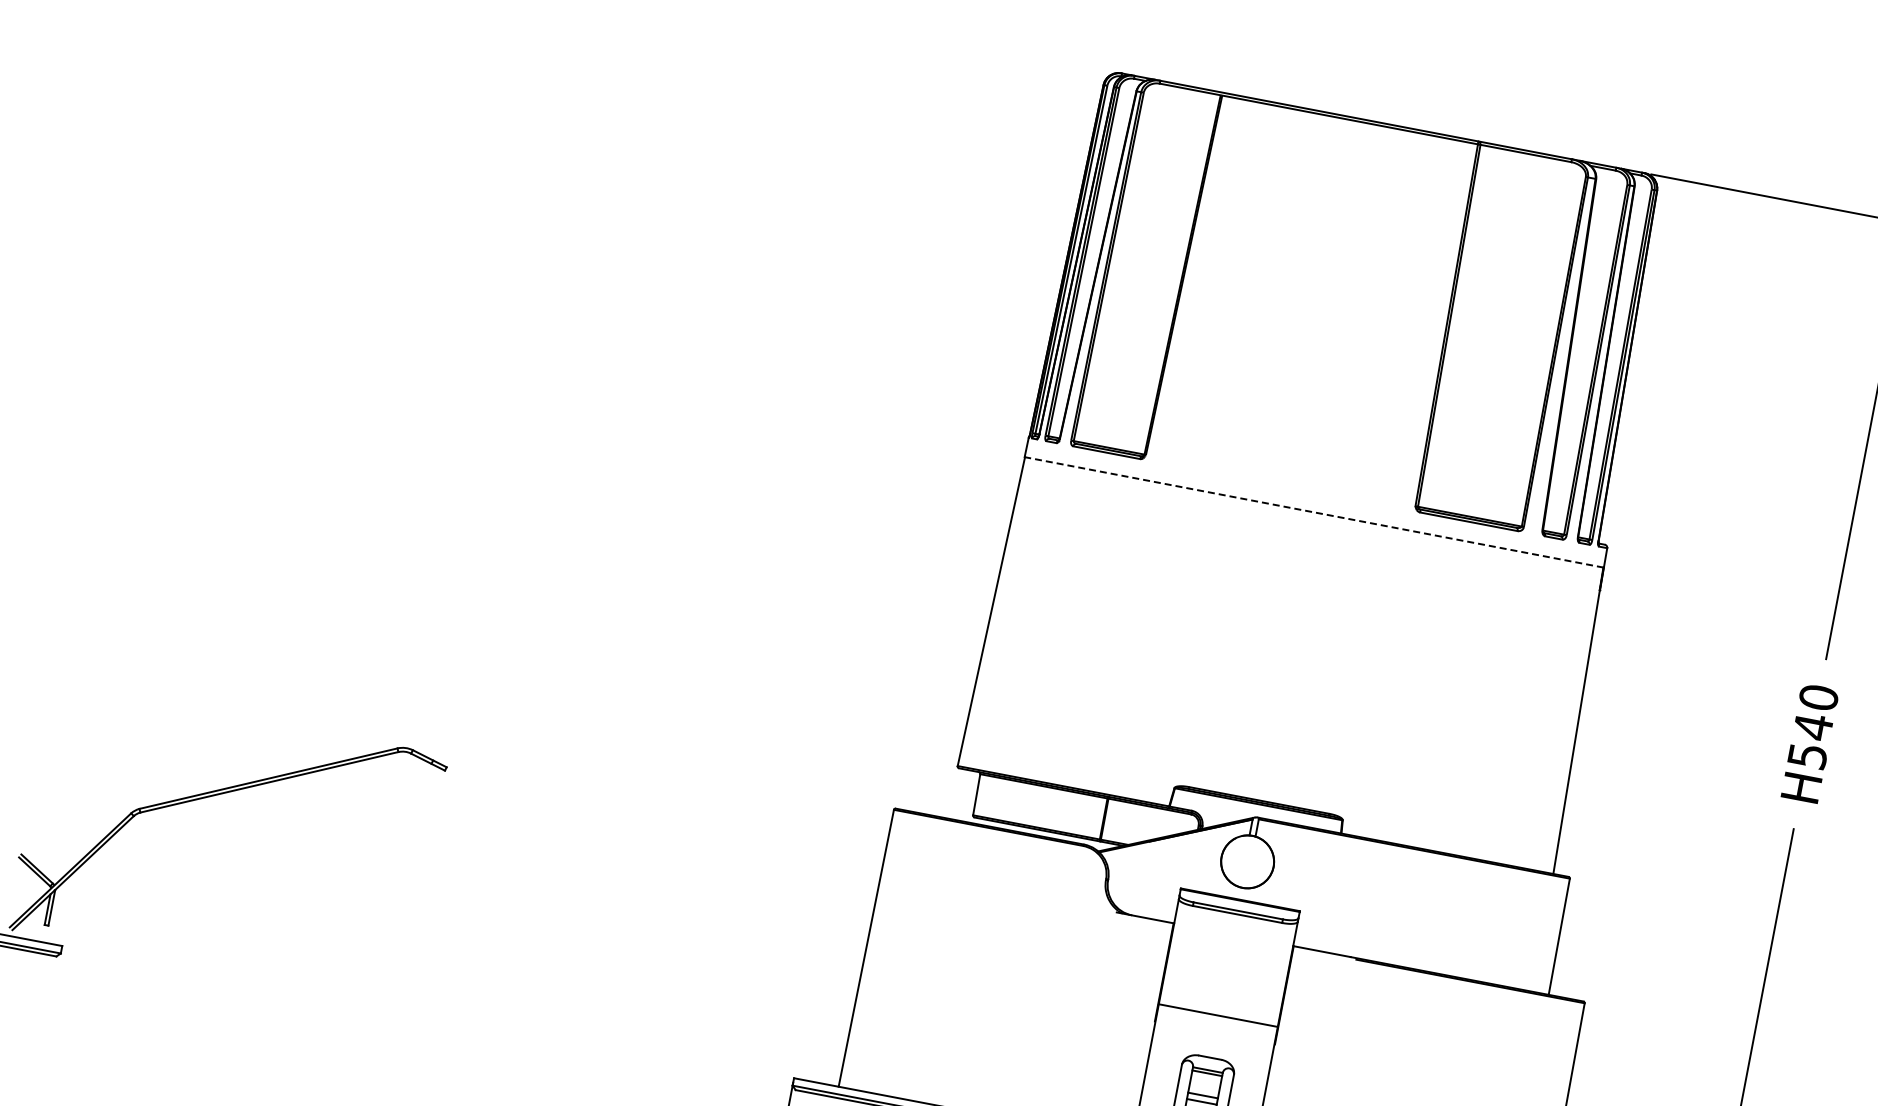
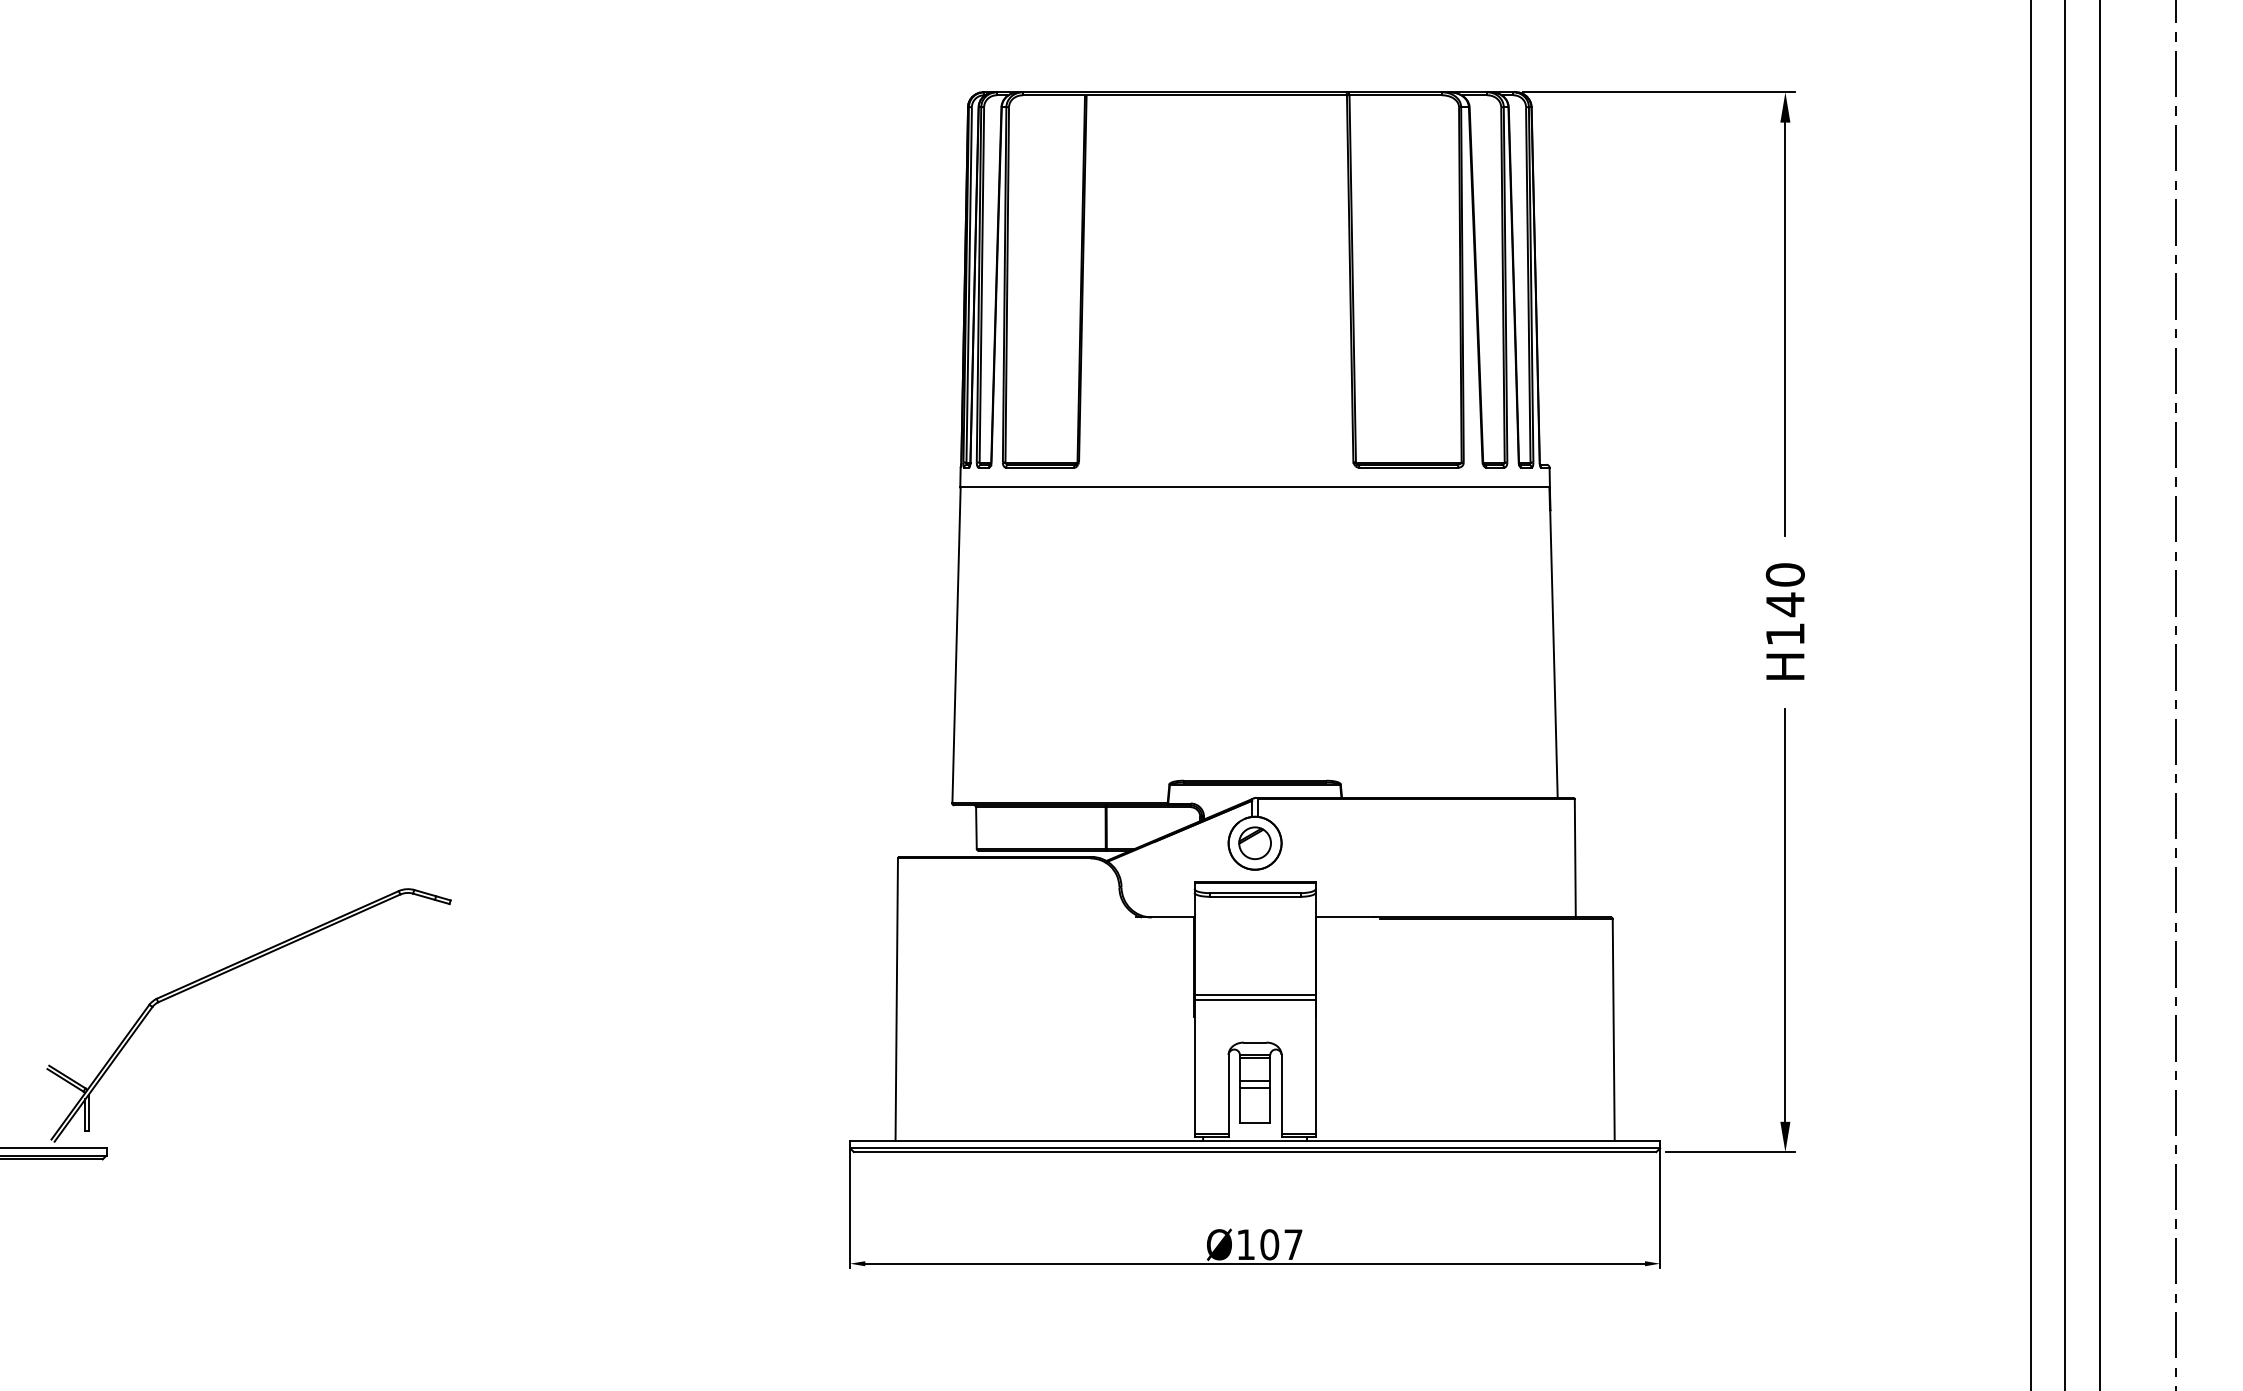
line: (1314, 512) -> (1255, 487), dashed -> solid
text: (1807, 756) -> (1785, 634), H540 -> H140
part: (1247, 861) -> (1254, 842), added
line: (1218, 1011) -> (1254, 995), added

